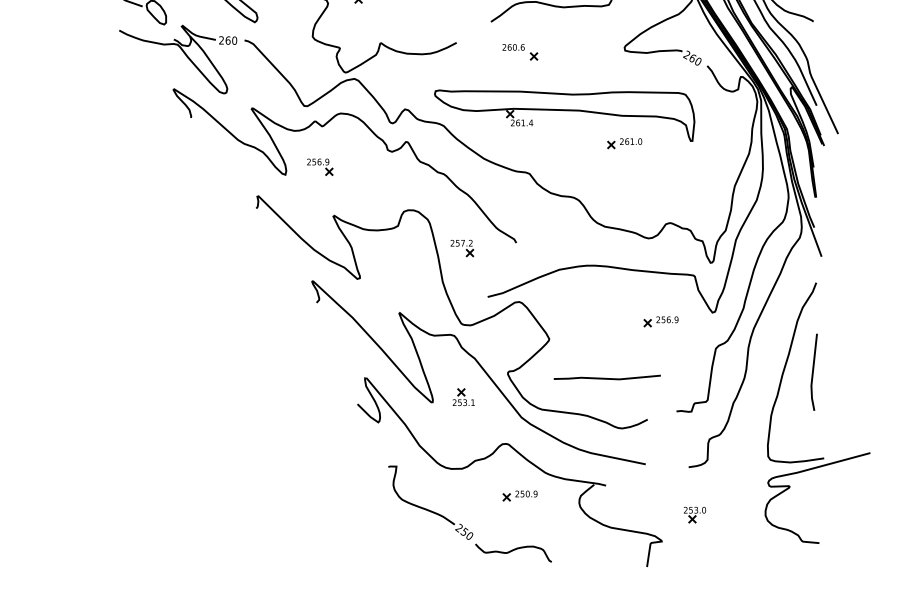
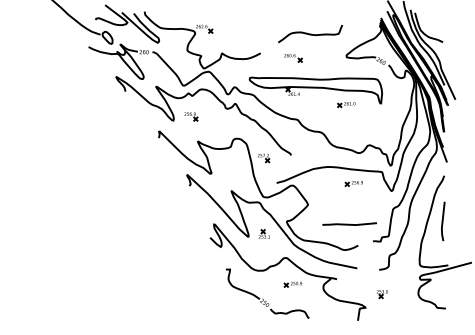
part: (659, 321) -> (353, 183), moved
line: (606, 376) -> (349, 223), moved

